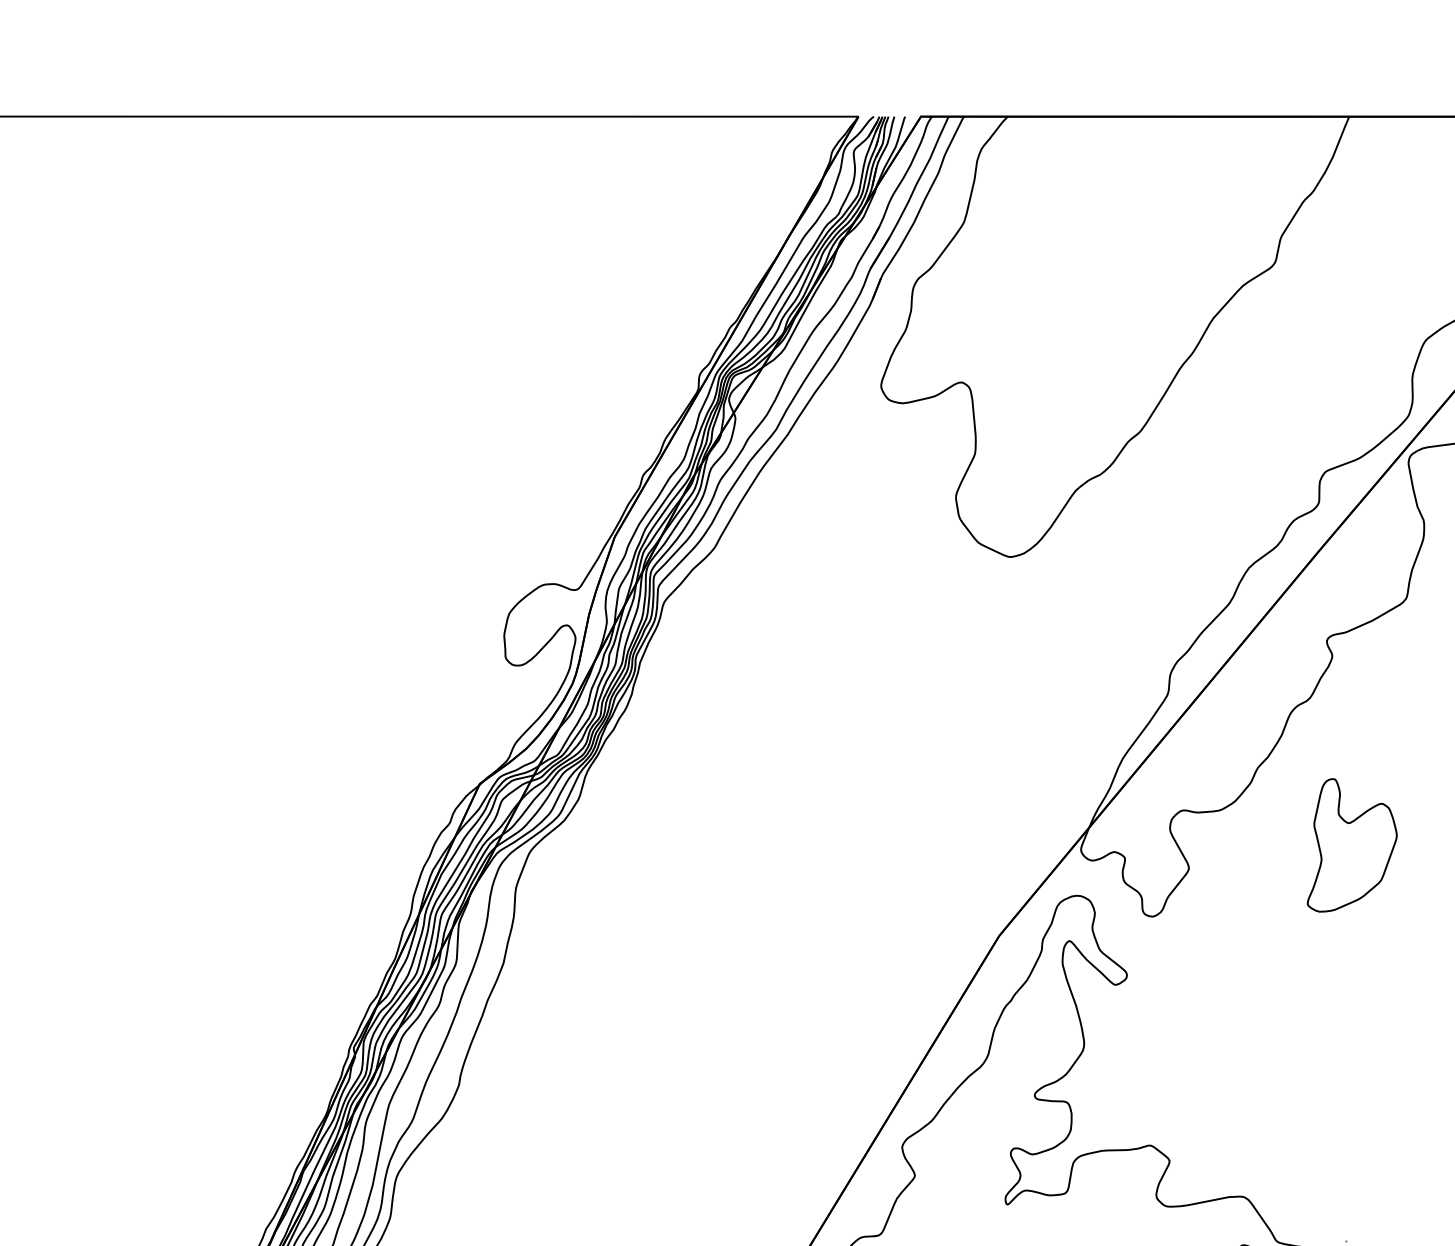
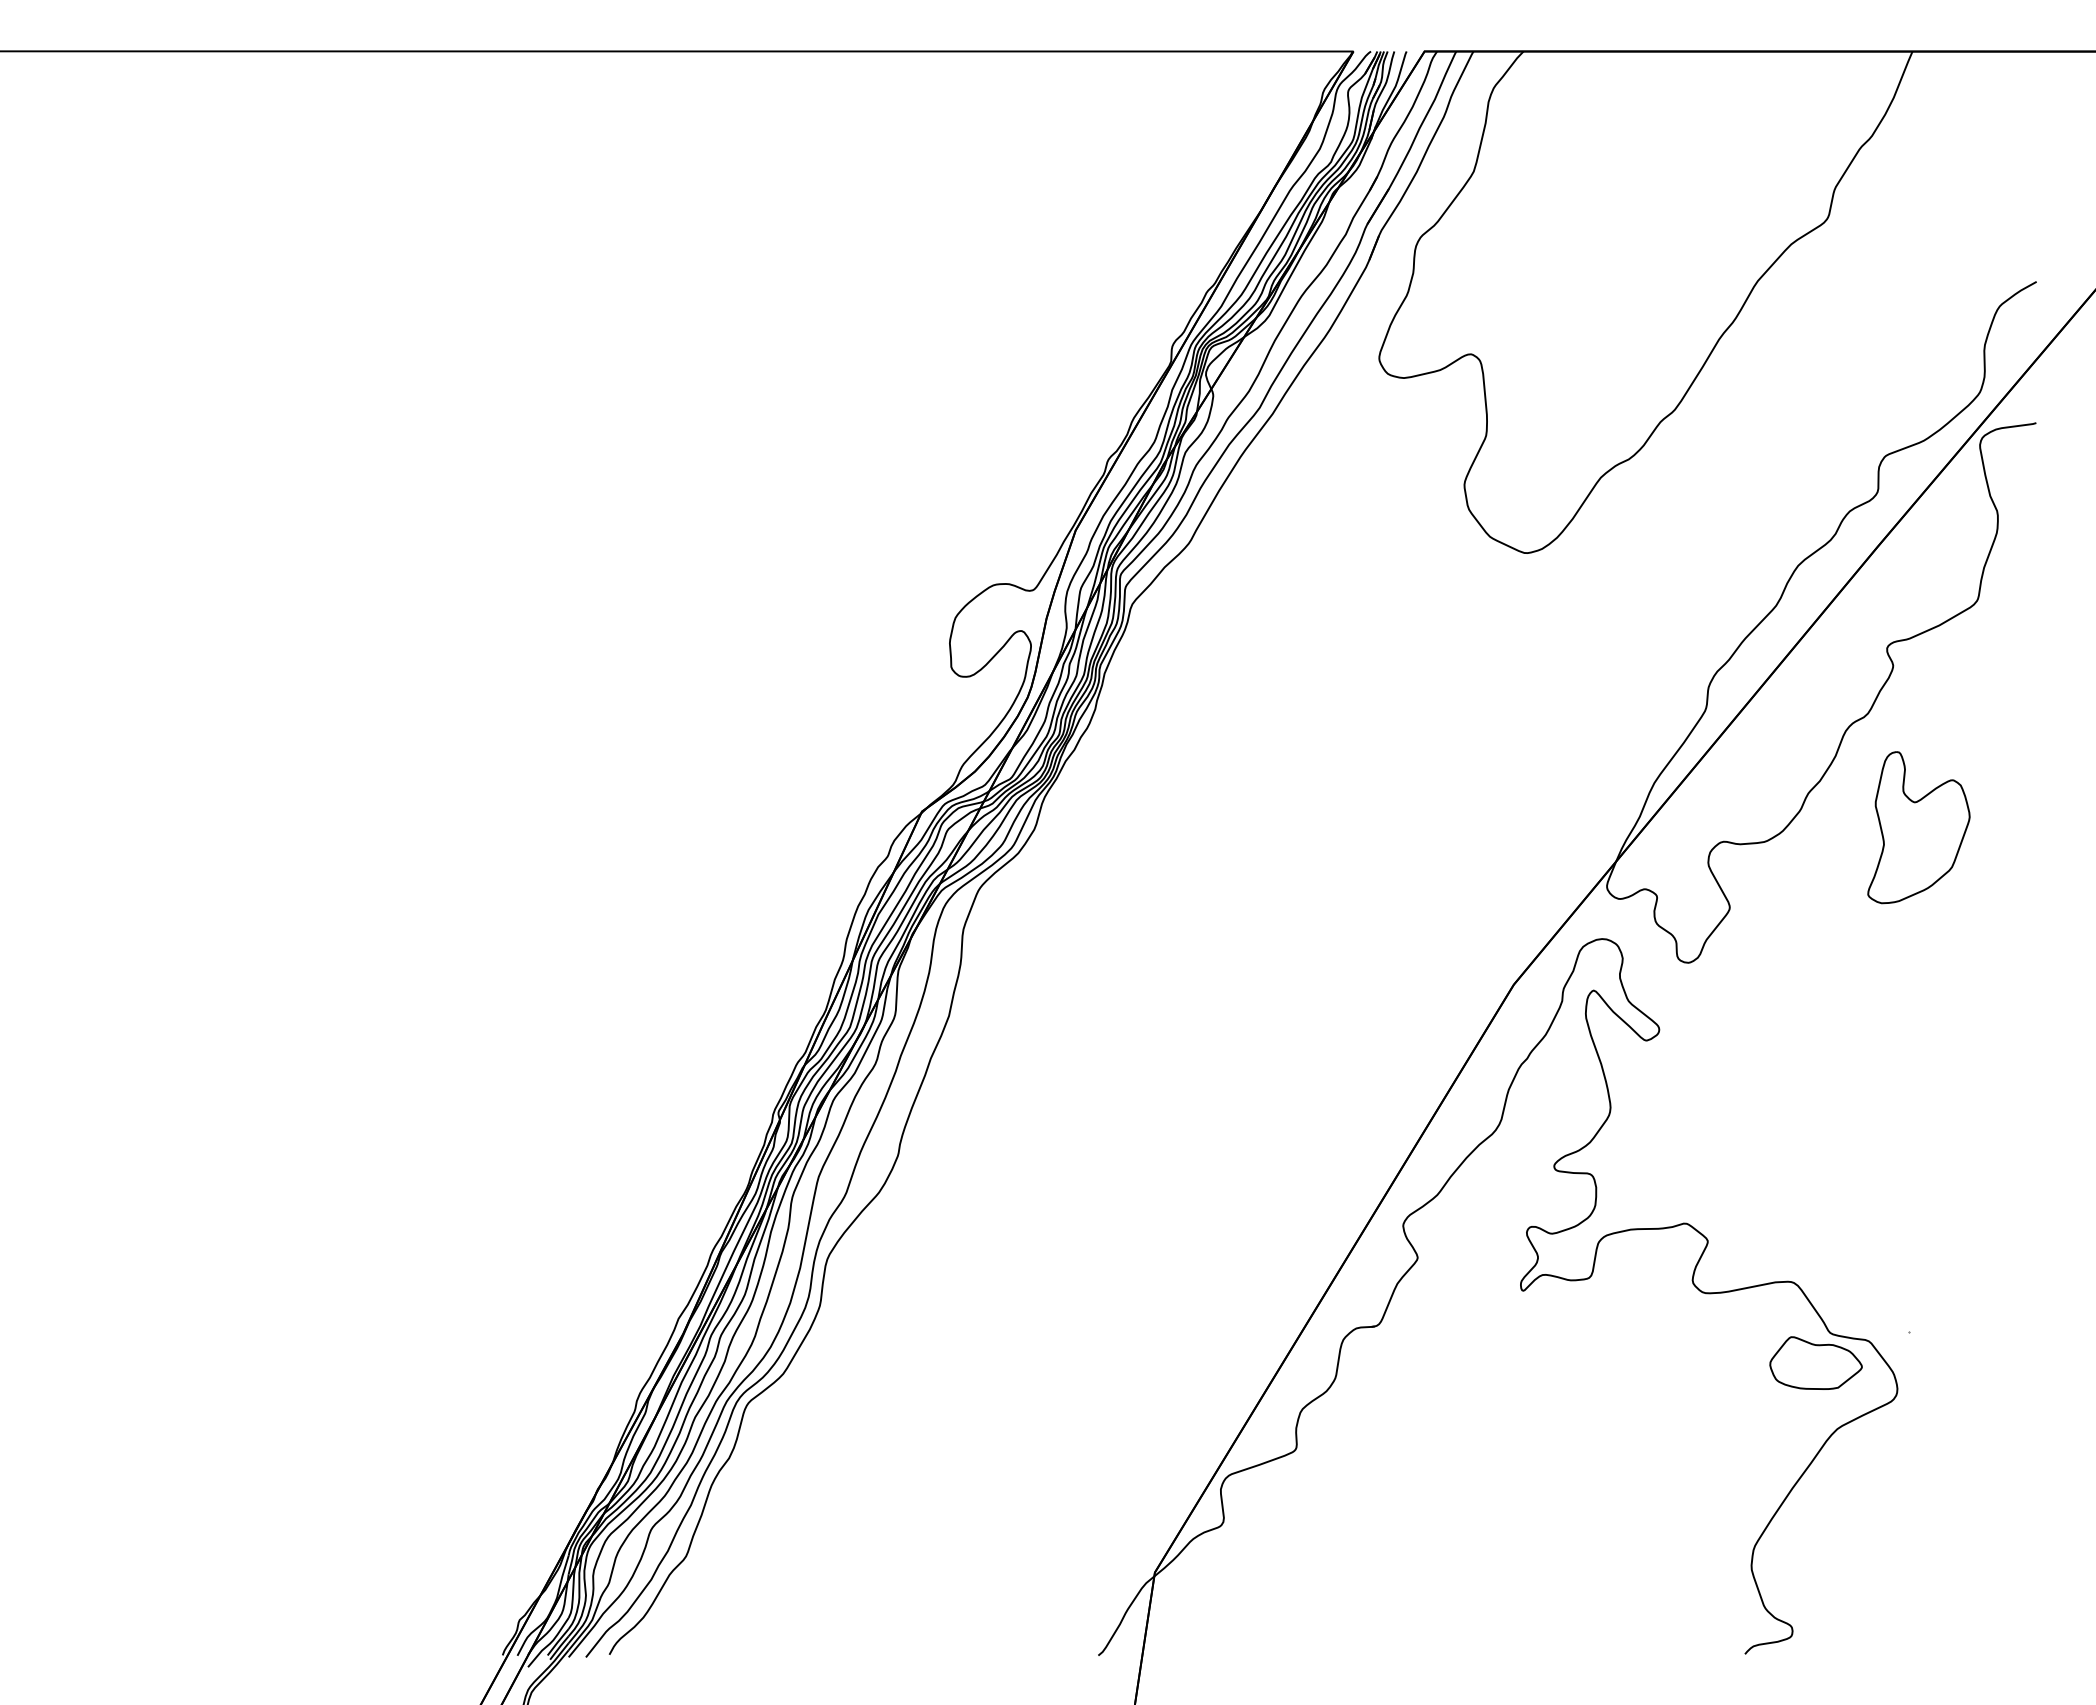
part: (1351, 845) -> (1918, 827), moved

